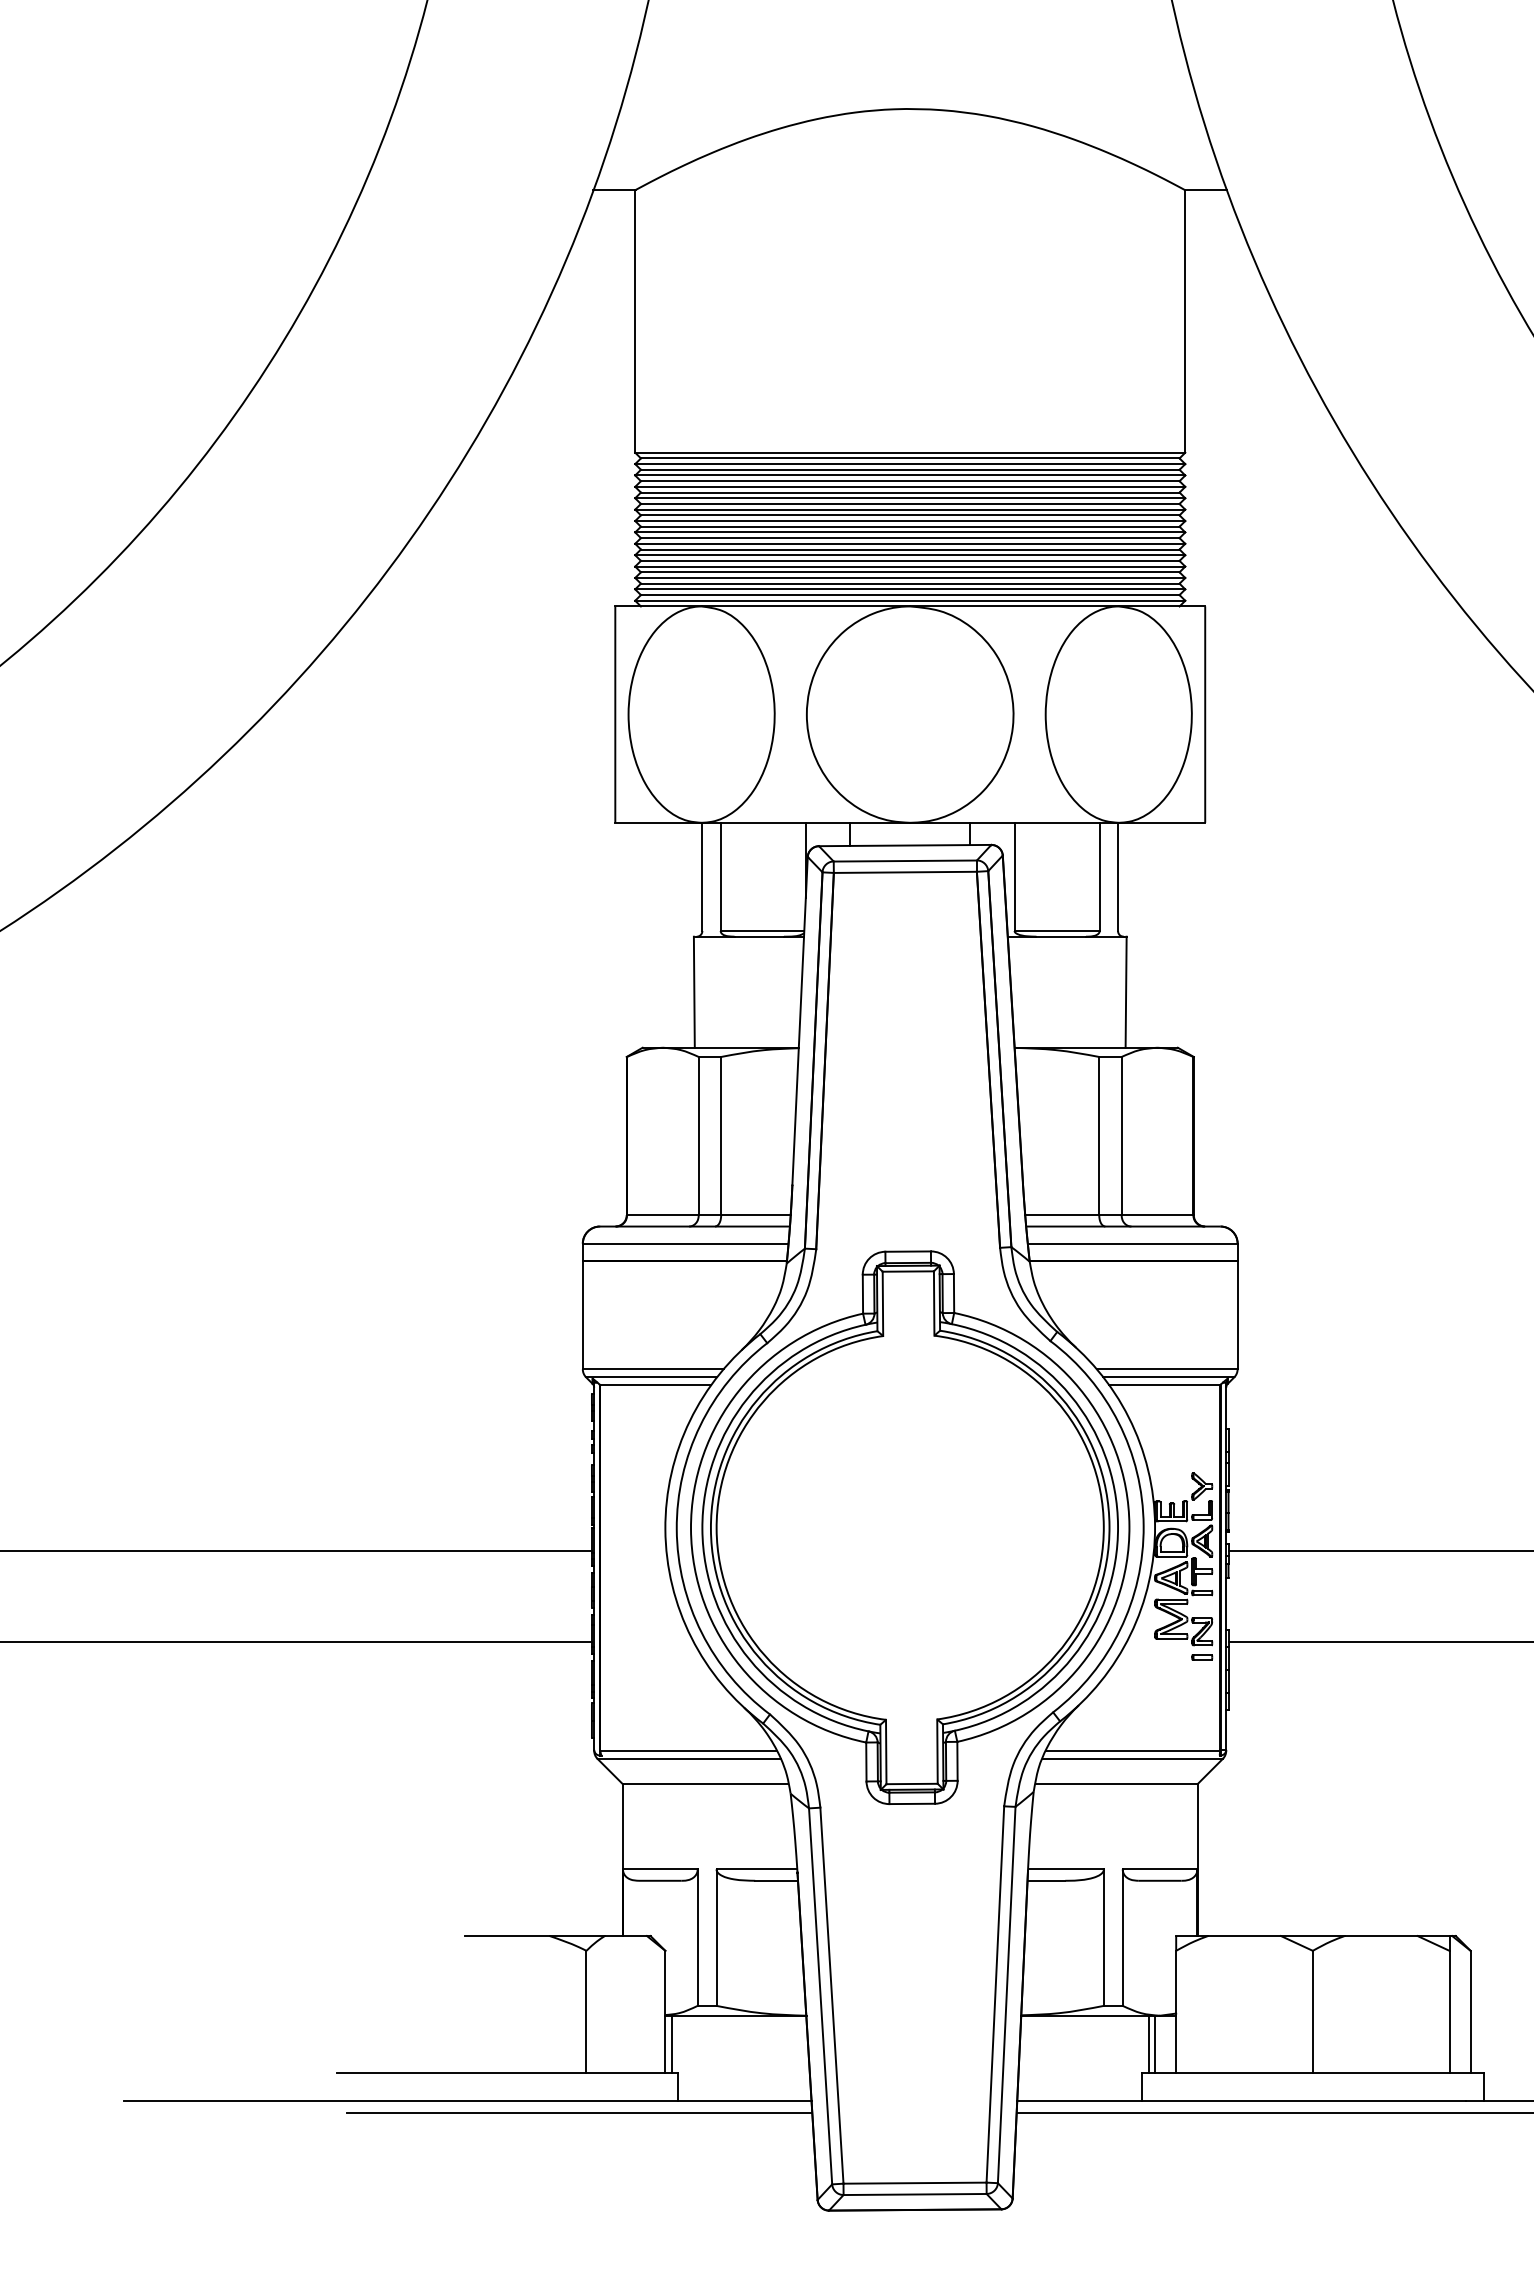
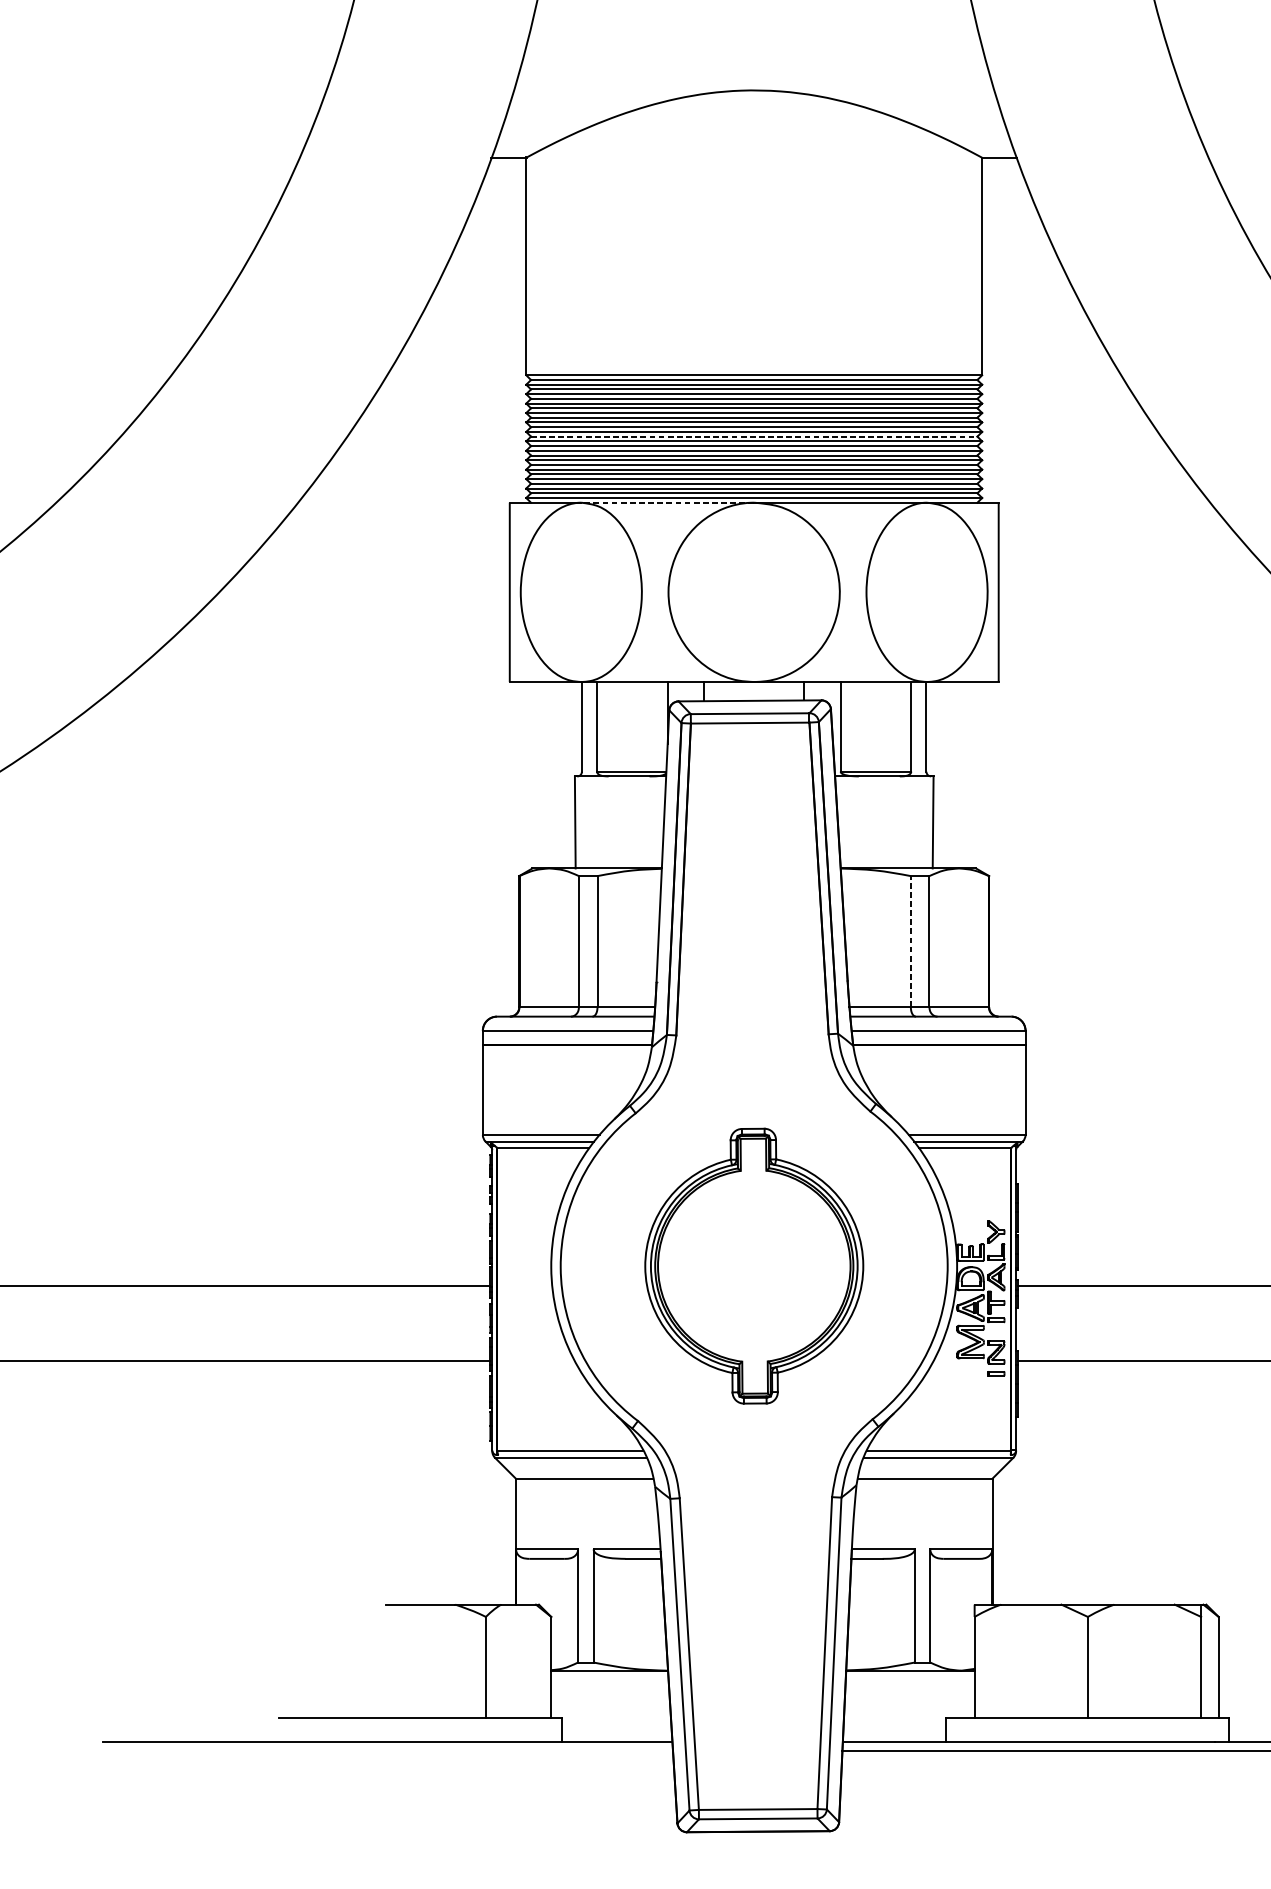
line: (910, 526) -> (754, 436), solid -> dashed
line: (805, 606) -> (667, 502), solid -> dashed
line: (1099, 1135) -> (911, 941), solid -> dashed
part: (910, 1527) -> (754, 1266), size x0.6
line: (671, 2043) -> (556, 1693), removed
line: (1148, 2043) -> (951, 1693), removed
line: (1155, 2043) -> (957, 1693), removed
line: (579, 2112) -> (480, 1750), removed

